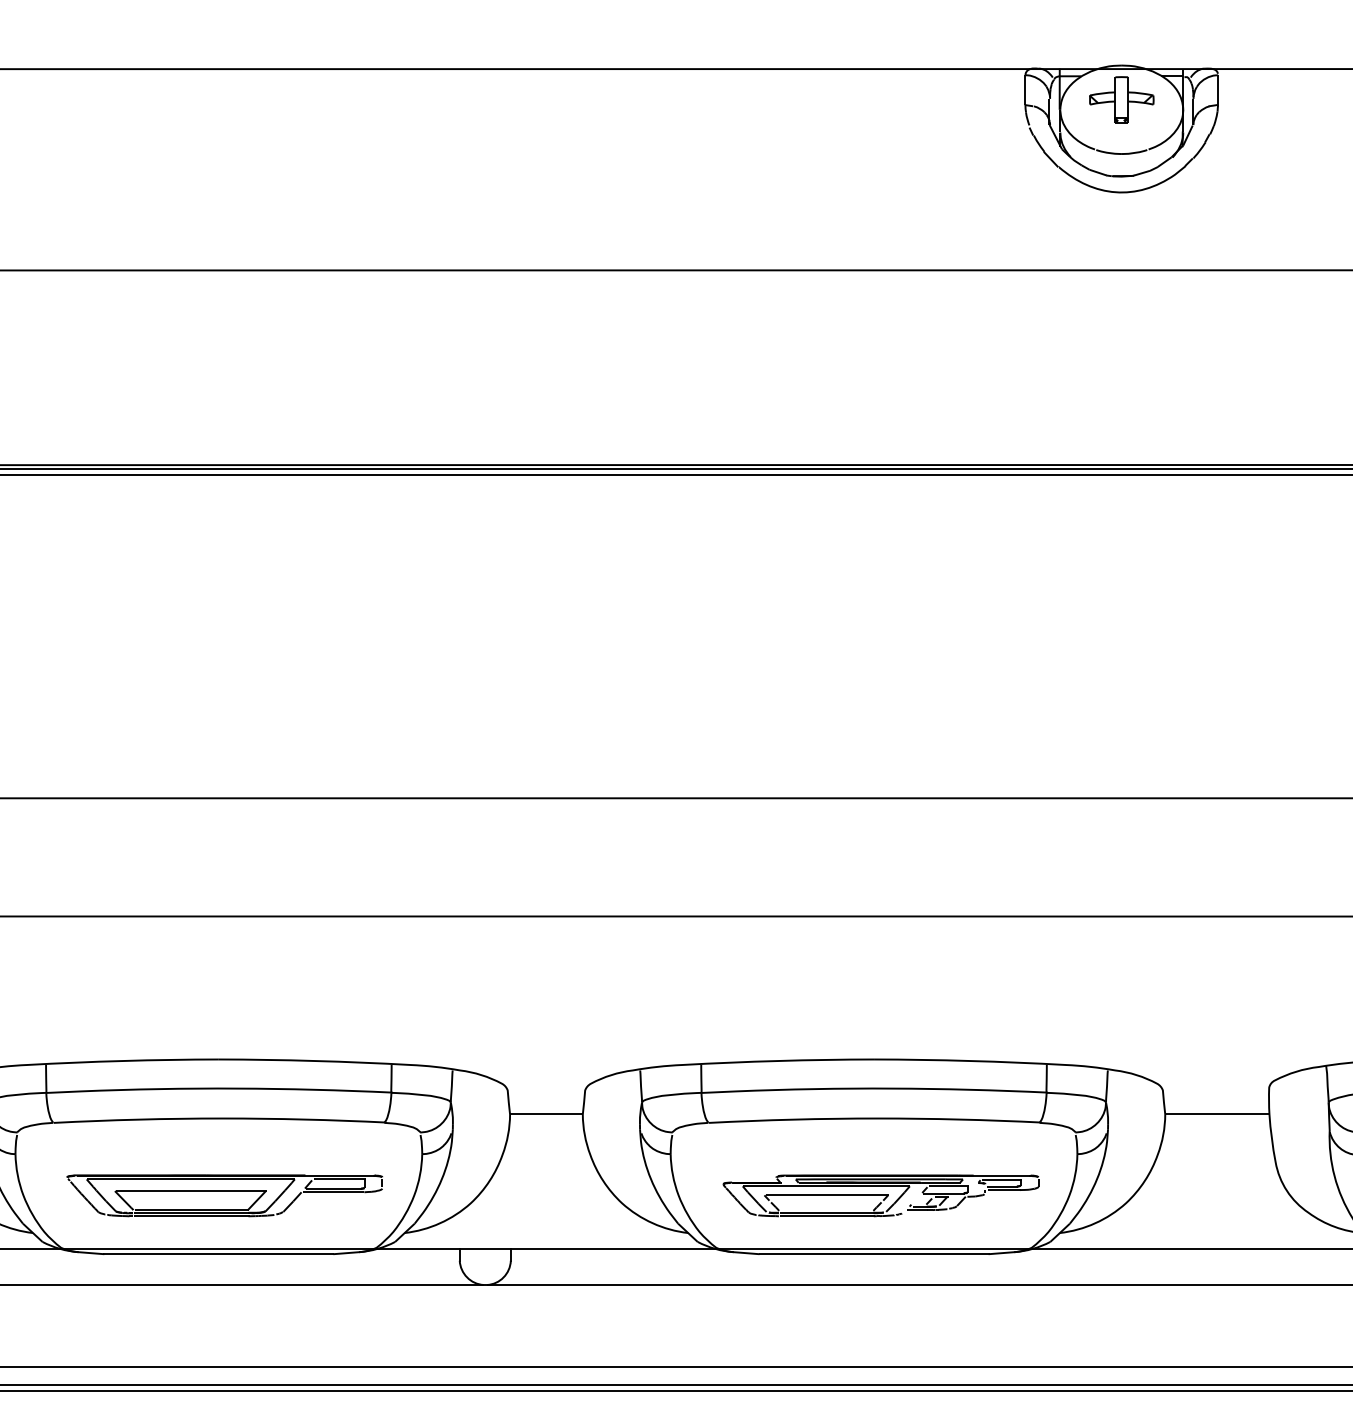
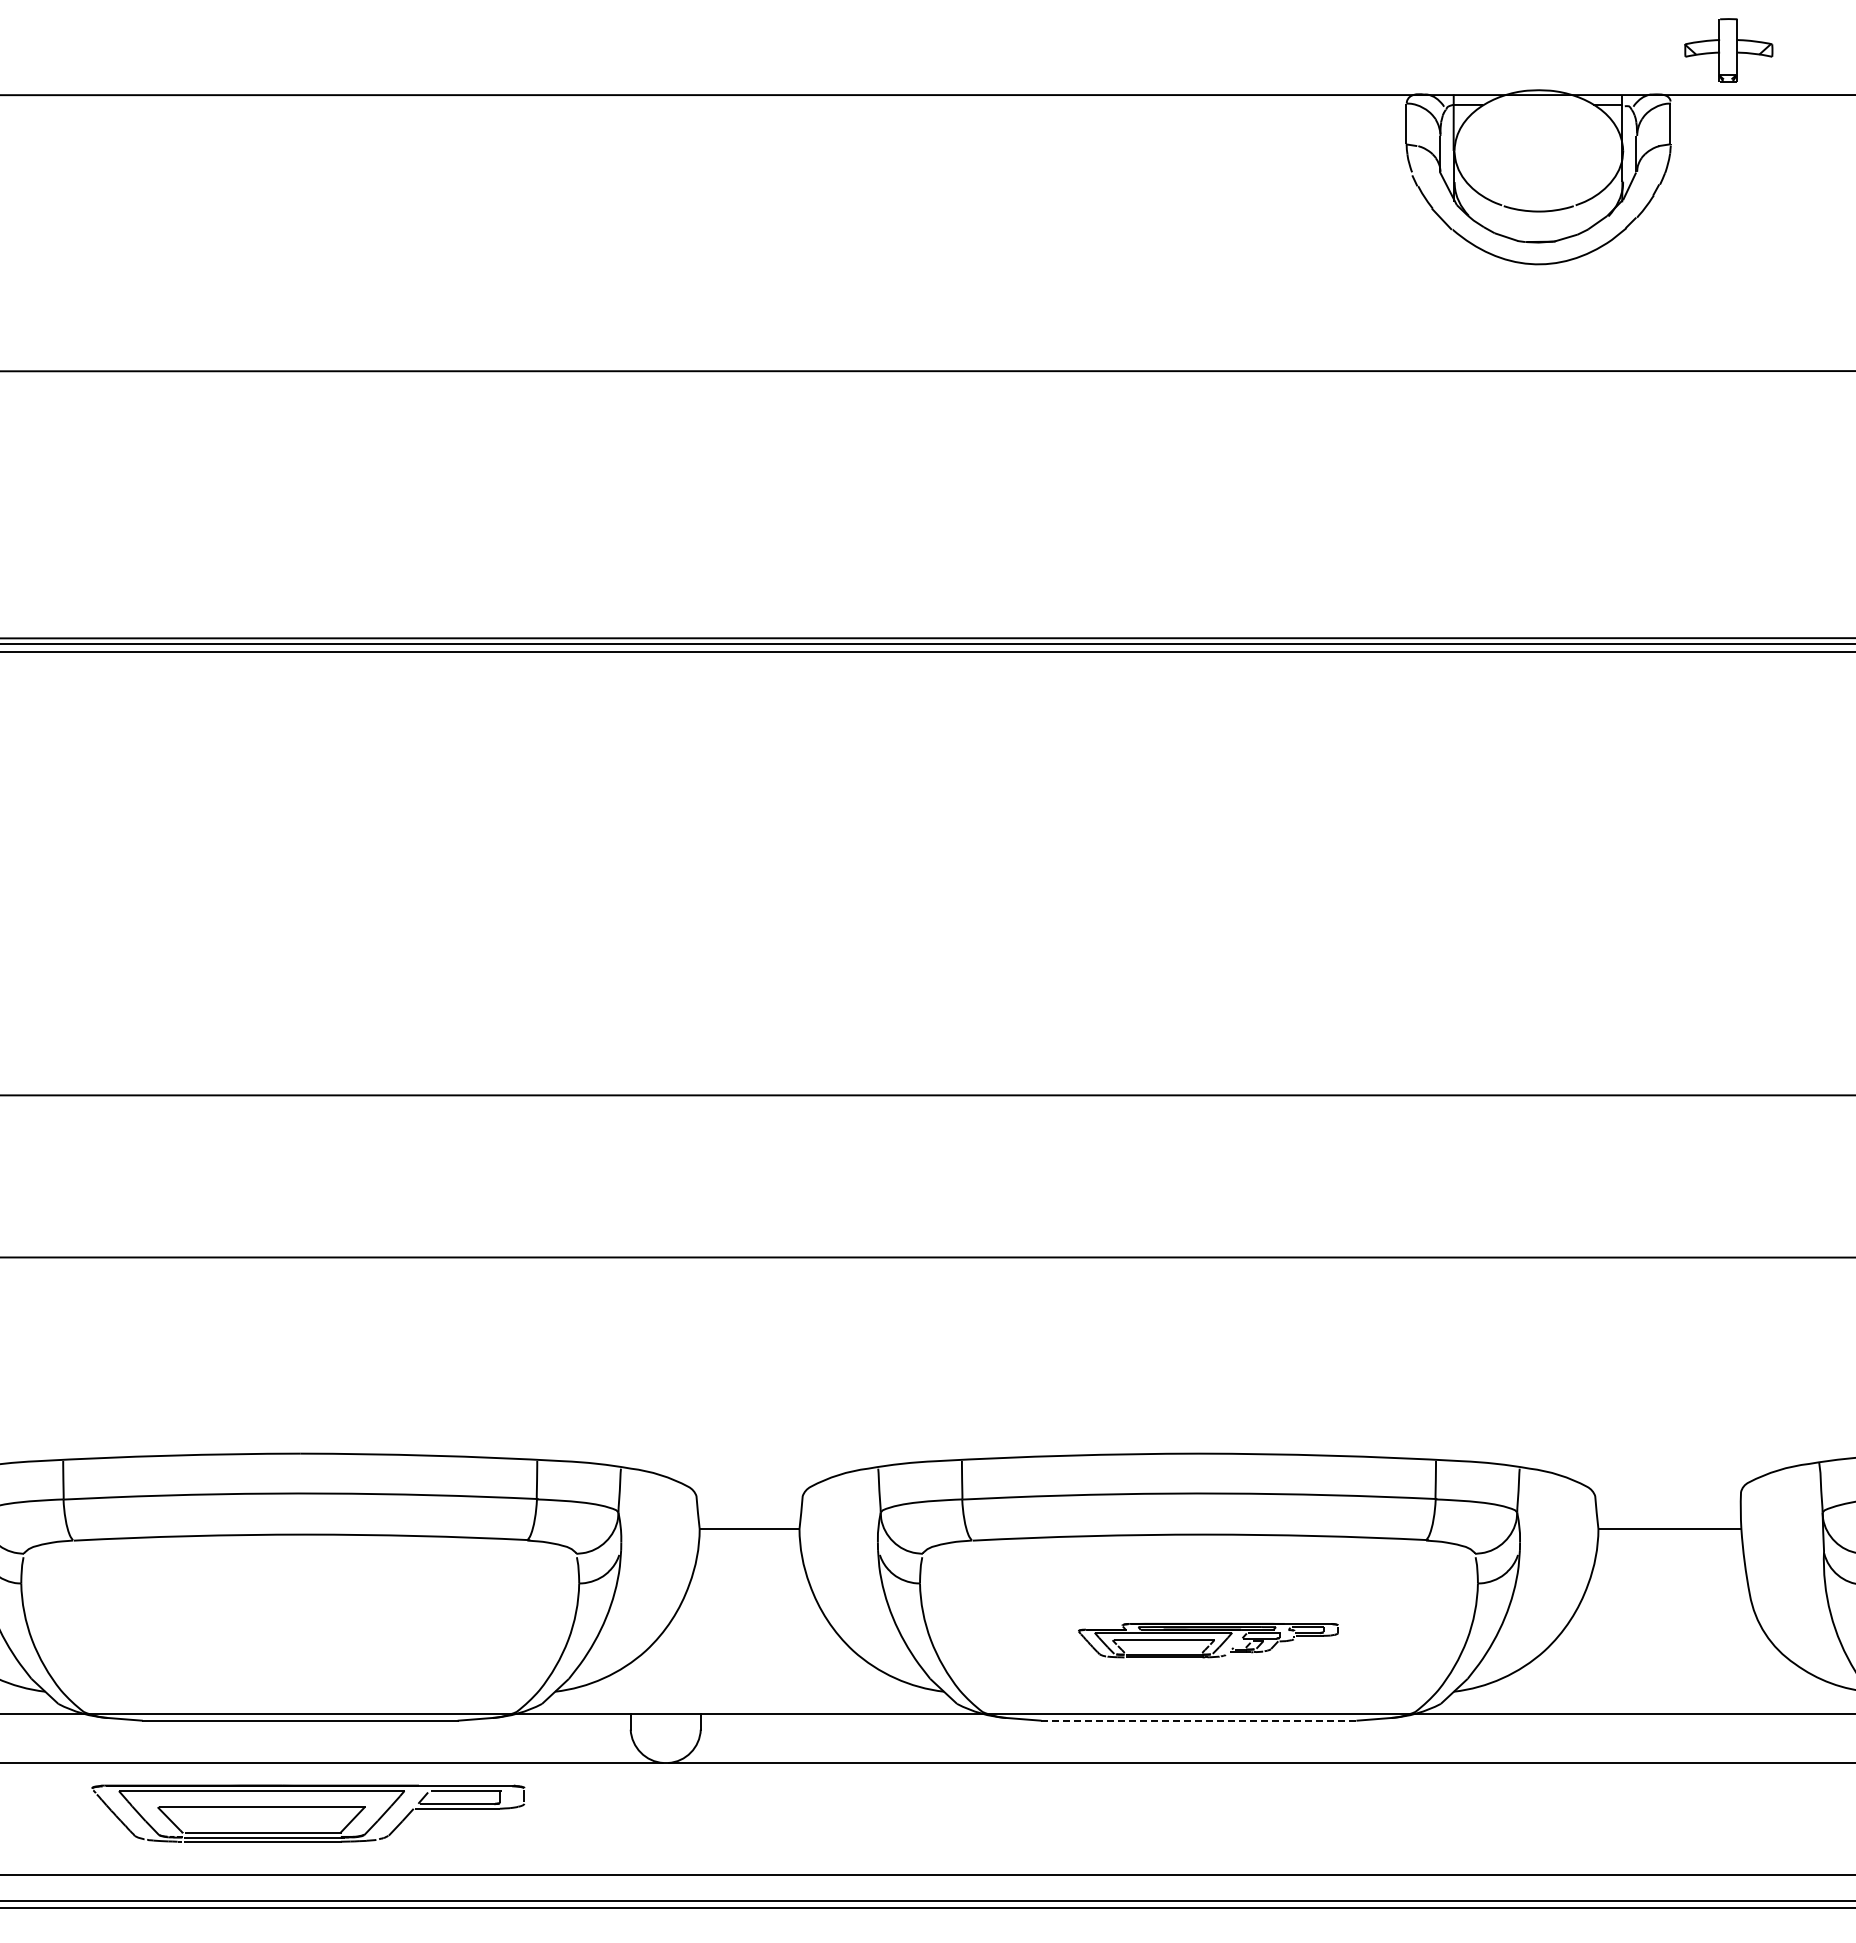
part: (1121, 100) -> (1728, 50), moved
part: (224, 1195) -> (308, 1813), moved
part: (880, 1195) -> (1208, 1640), size x0.6
line: (874, 1254) -> (1199, 1720), solid -> dashed

